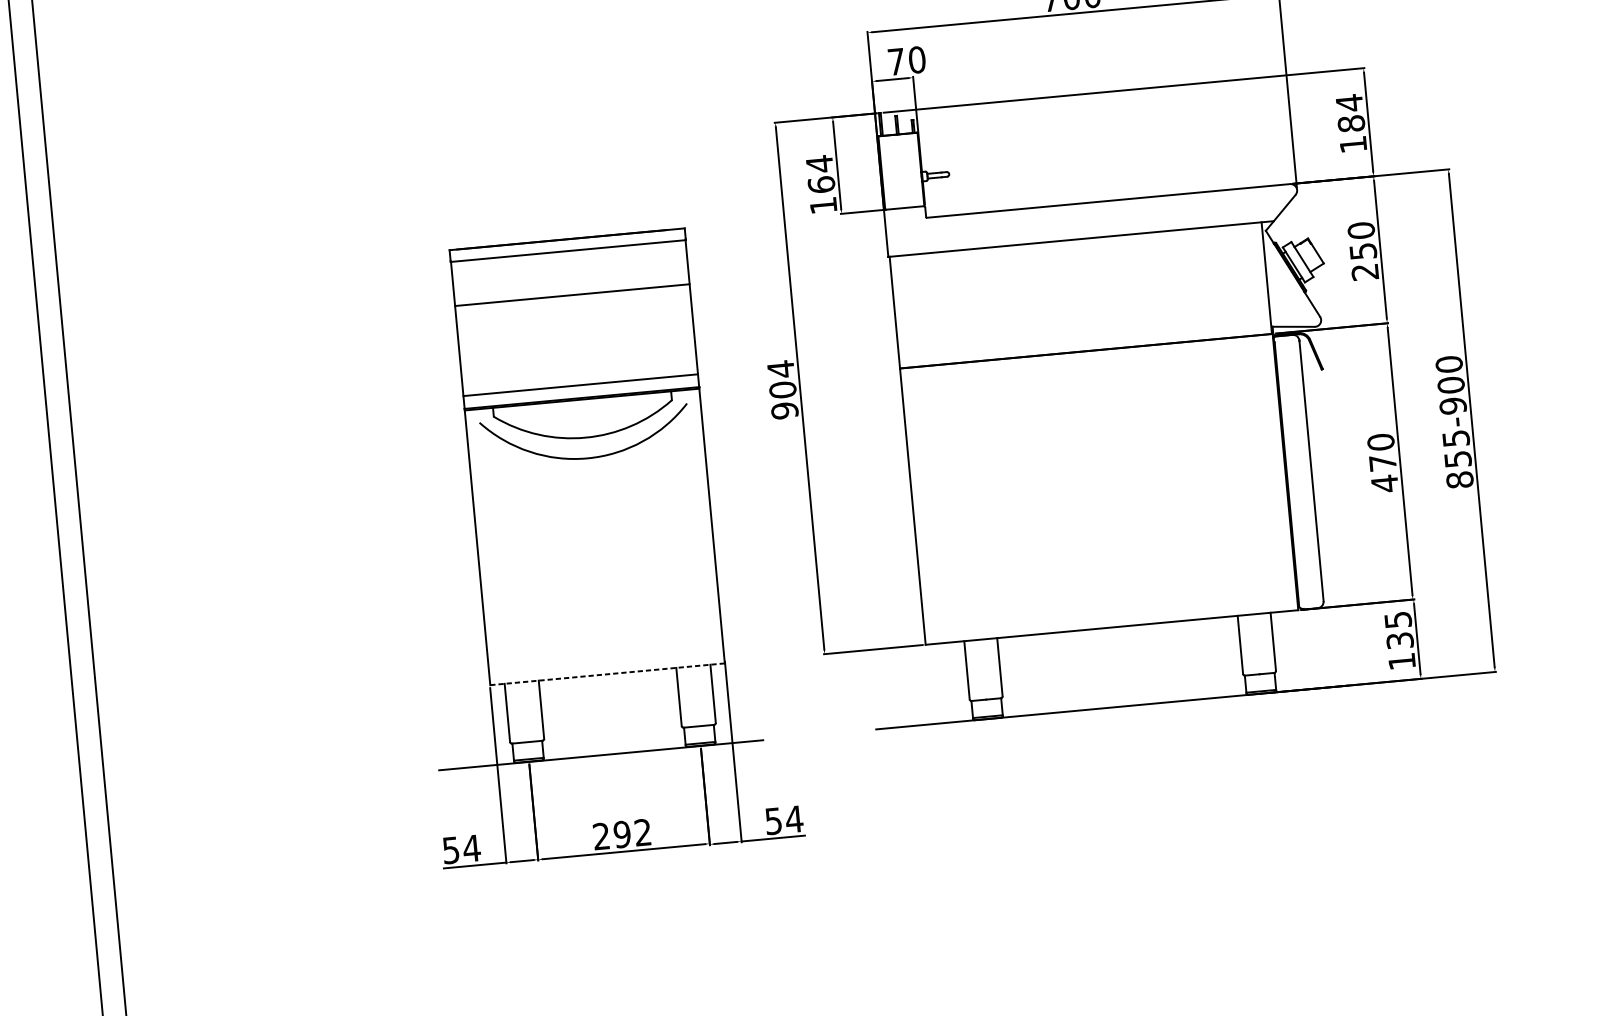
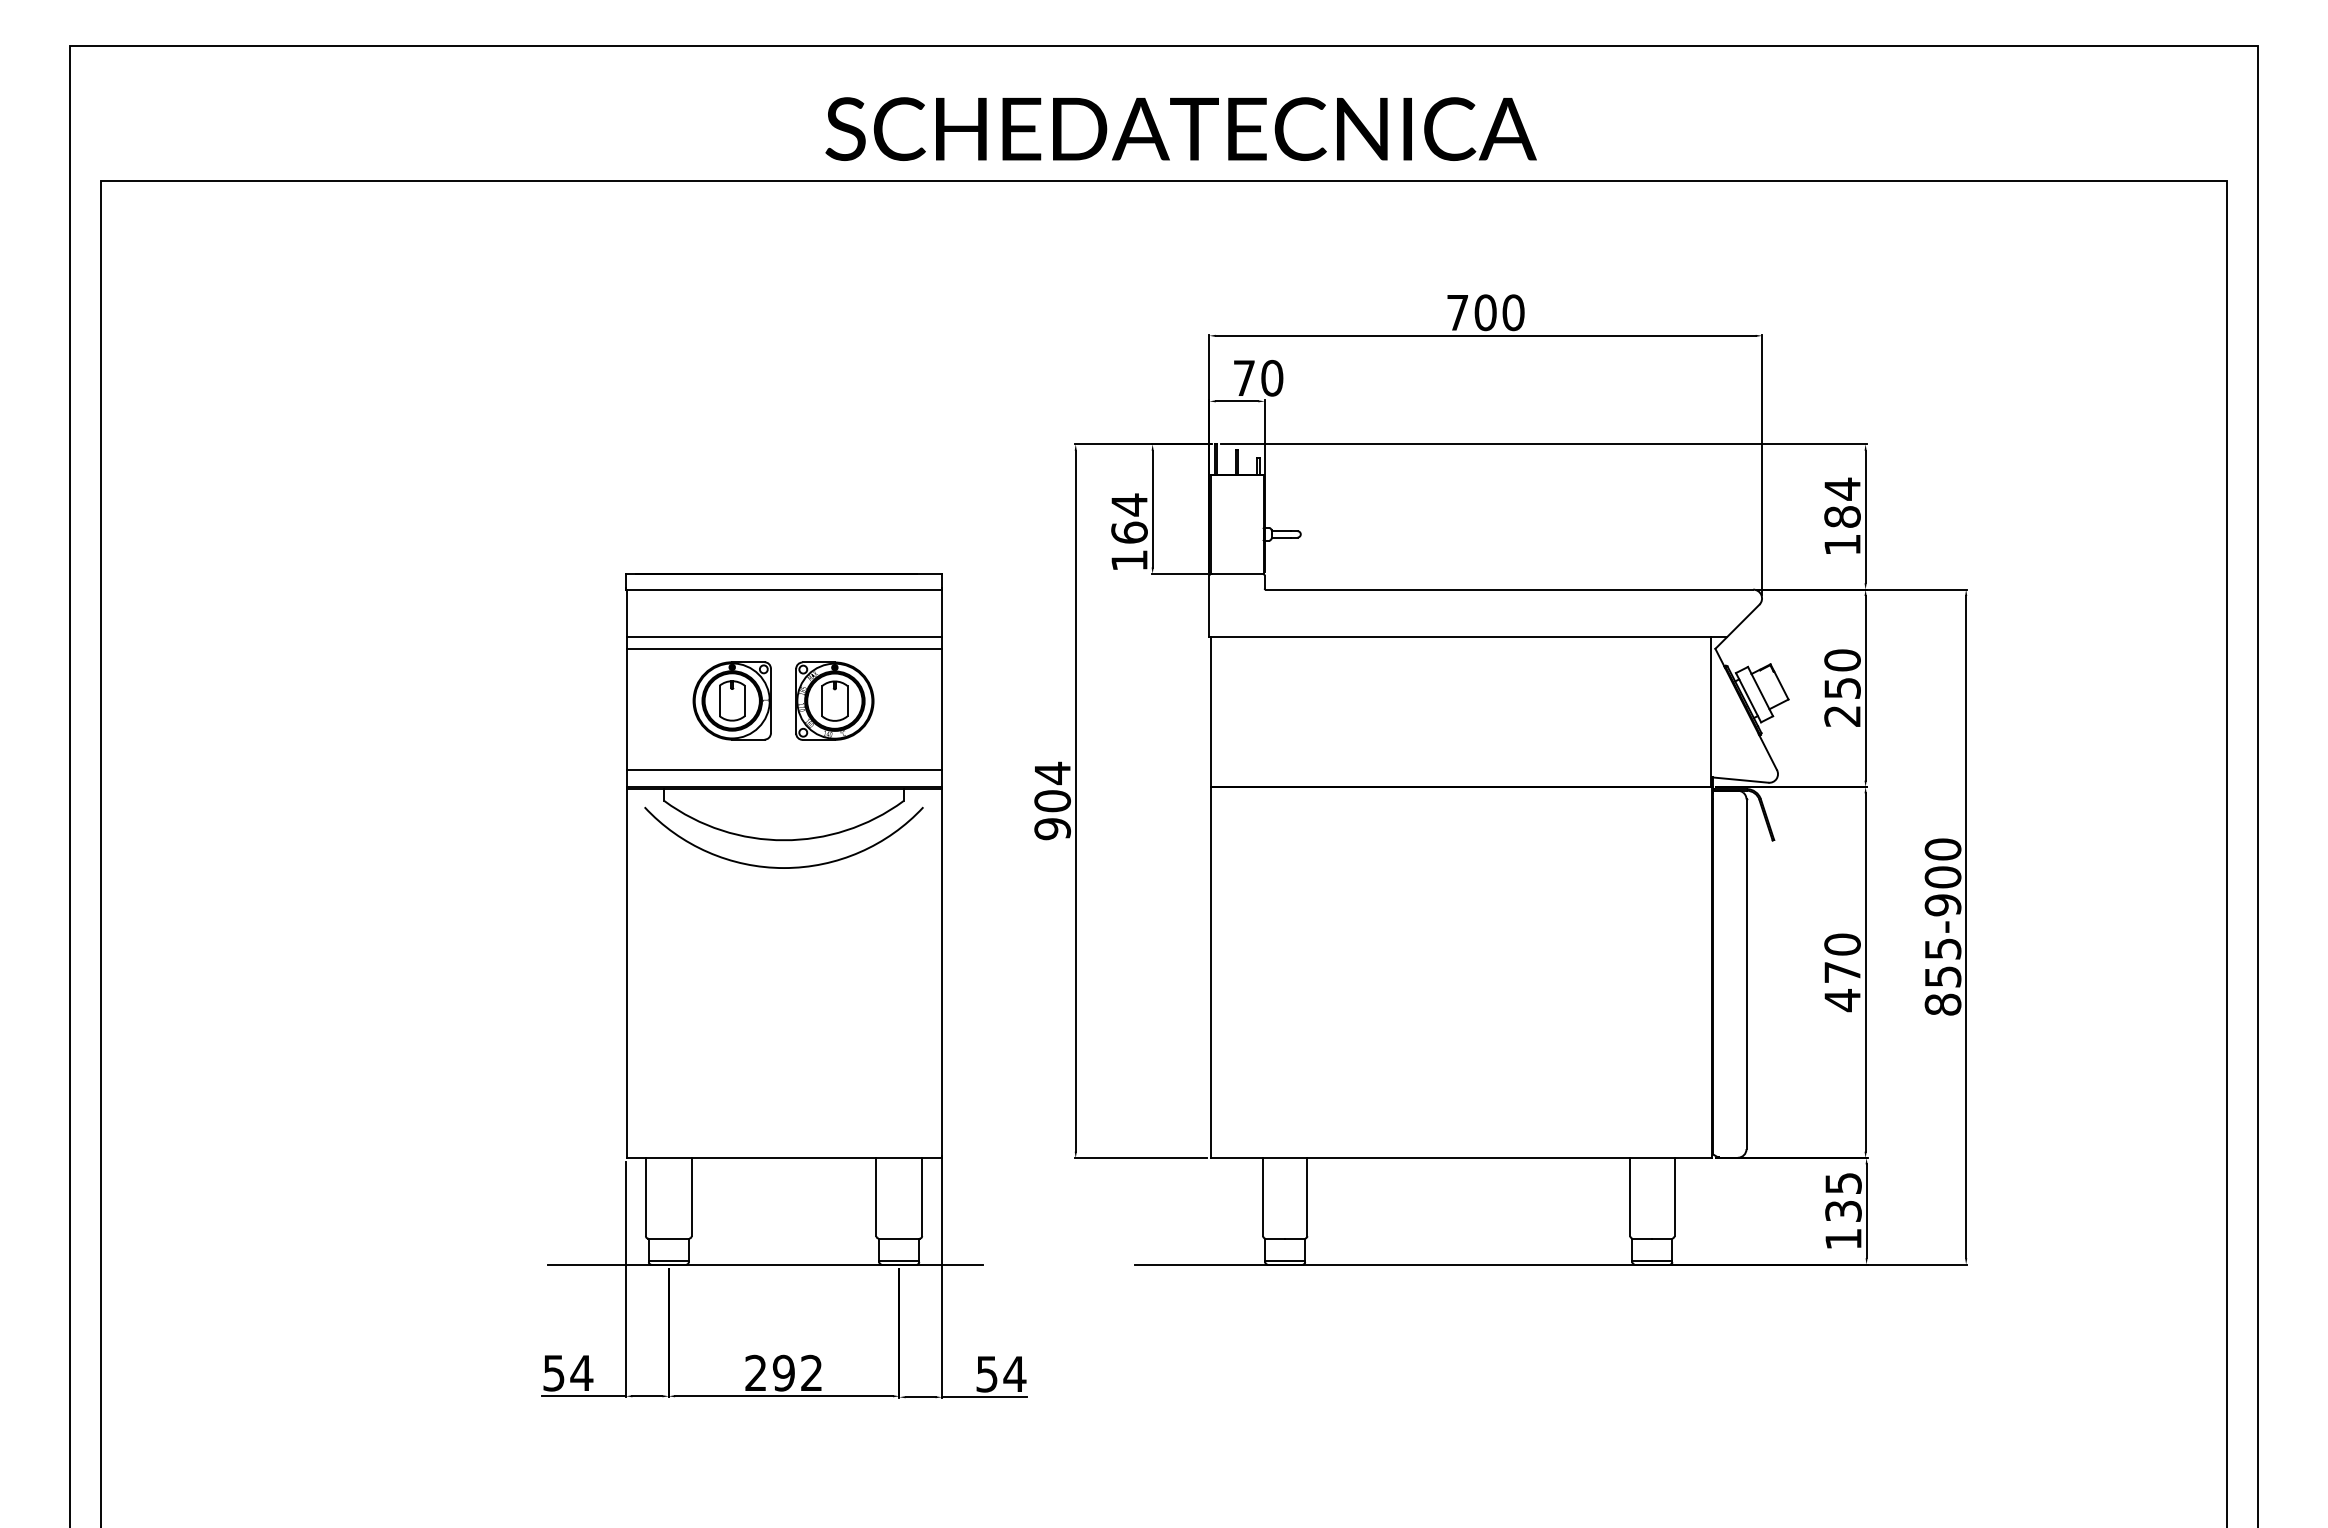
line: (571, 286) -> (783, 637), added
part: (613, 330) -> (834, 700), added
part: (536, 337) -> (731, 700), added
line: (607, 674) -> (783, 1158), dashed -> solid

